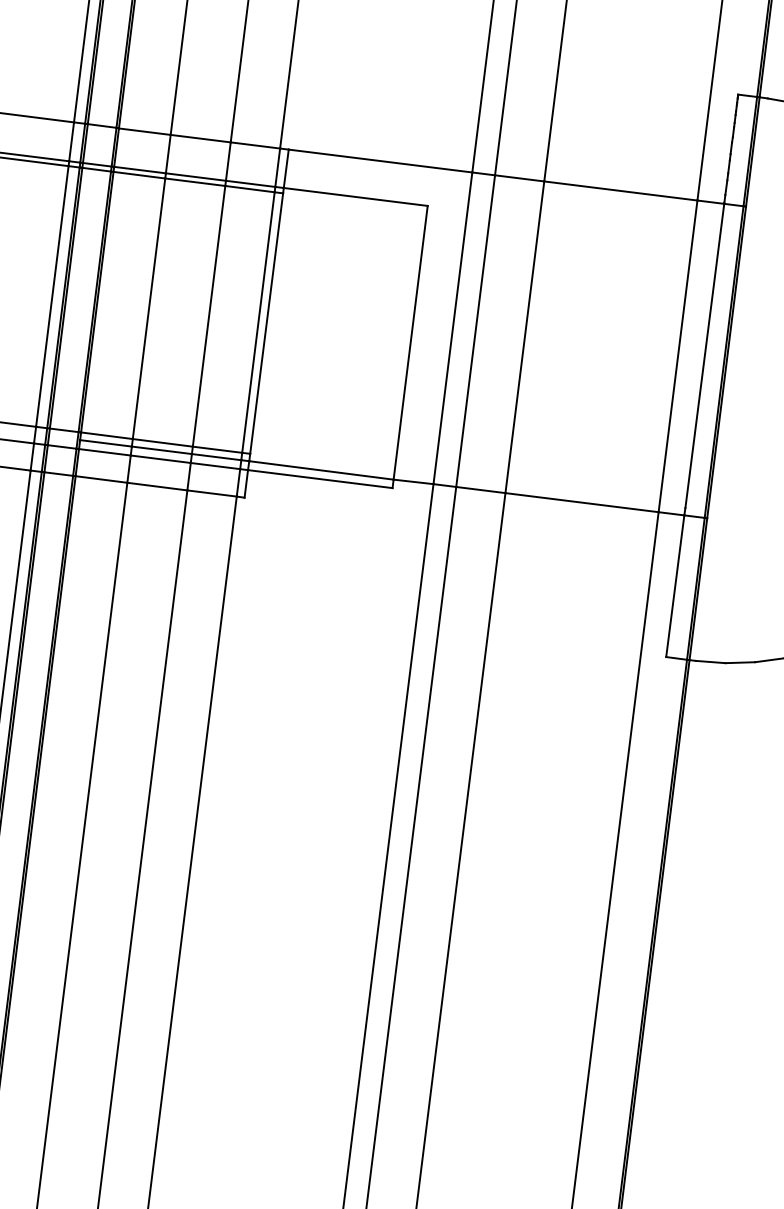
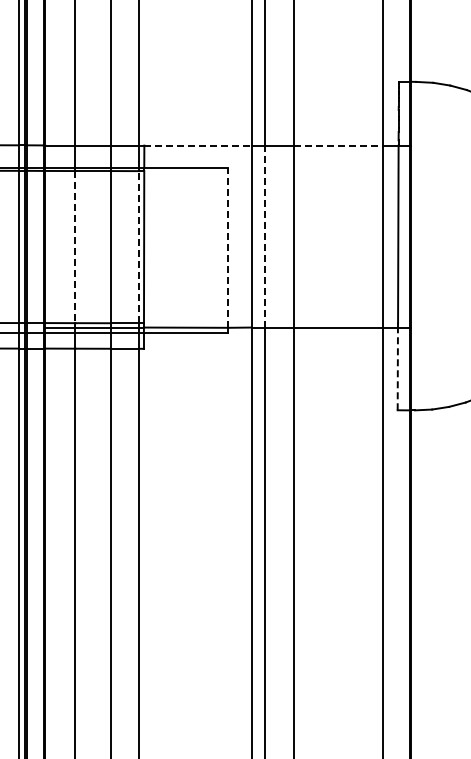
line: (379, 160) -> (197, 145), solid -> dashed
line: (621, 190) -> (338, 145), solid -> dashed
line: (149, 309) -> (75, 247), solid -> dashed
line: (258, 321) -> (139, 246), solid -> dashed
line: (475, 330) -> (264, 236), solid -> dashed
line: (411, 342) -> (228, 247), solid -> dashed
line: (674, 585) -> (397, 368), solid -> dashed

